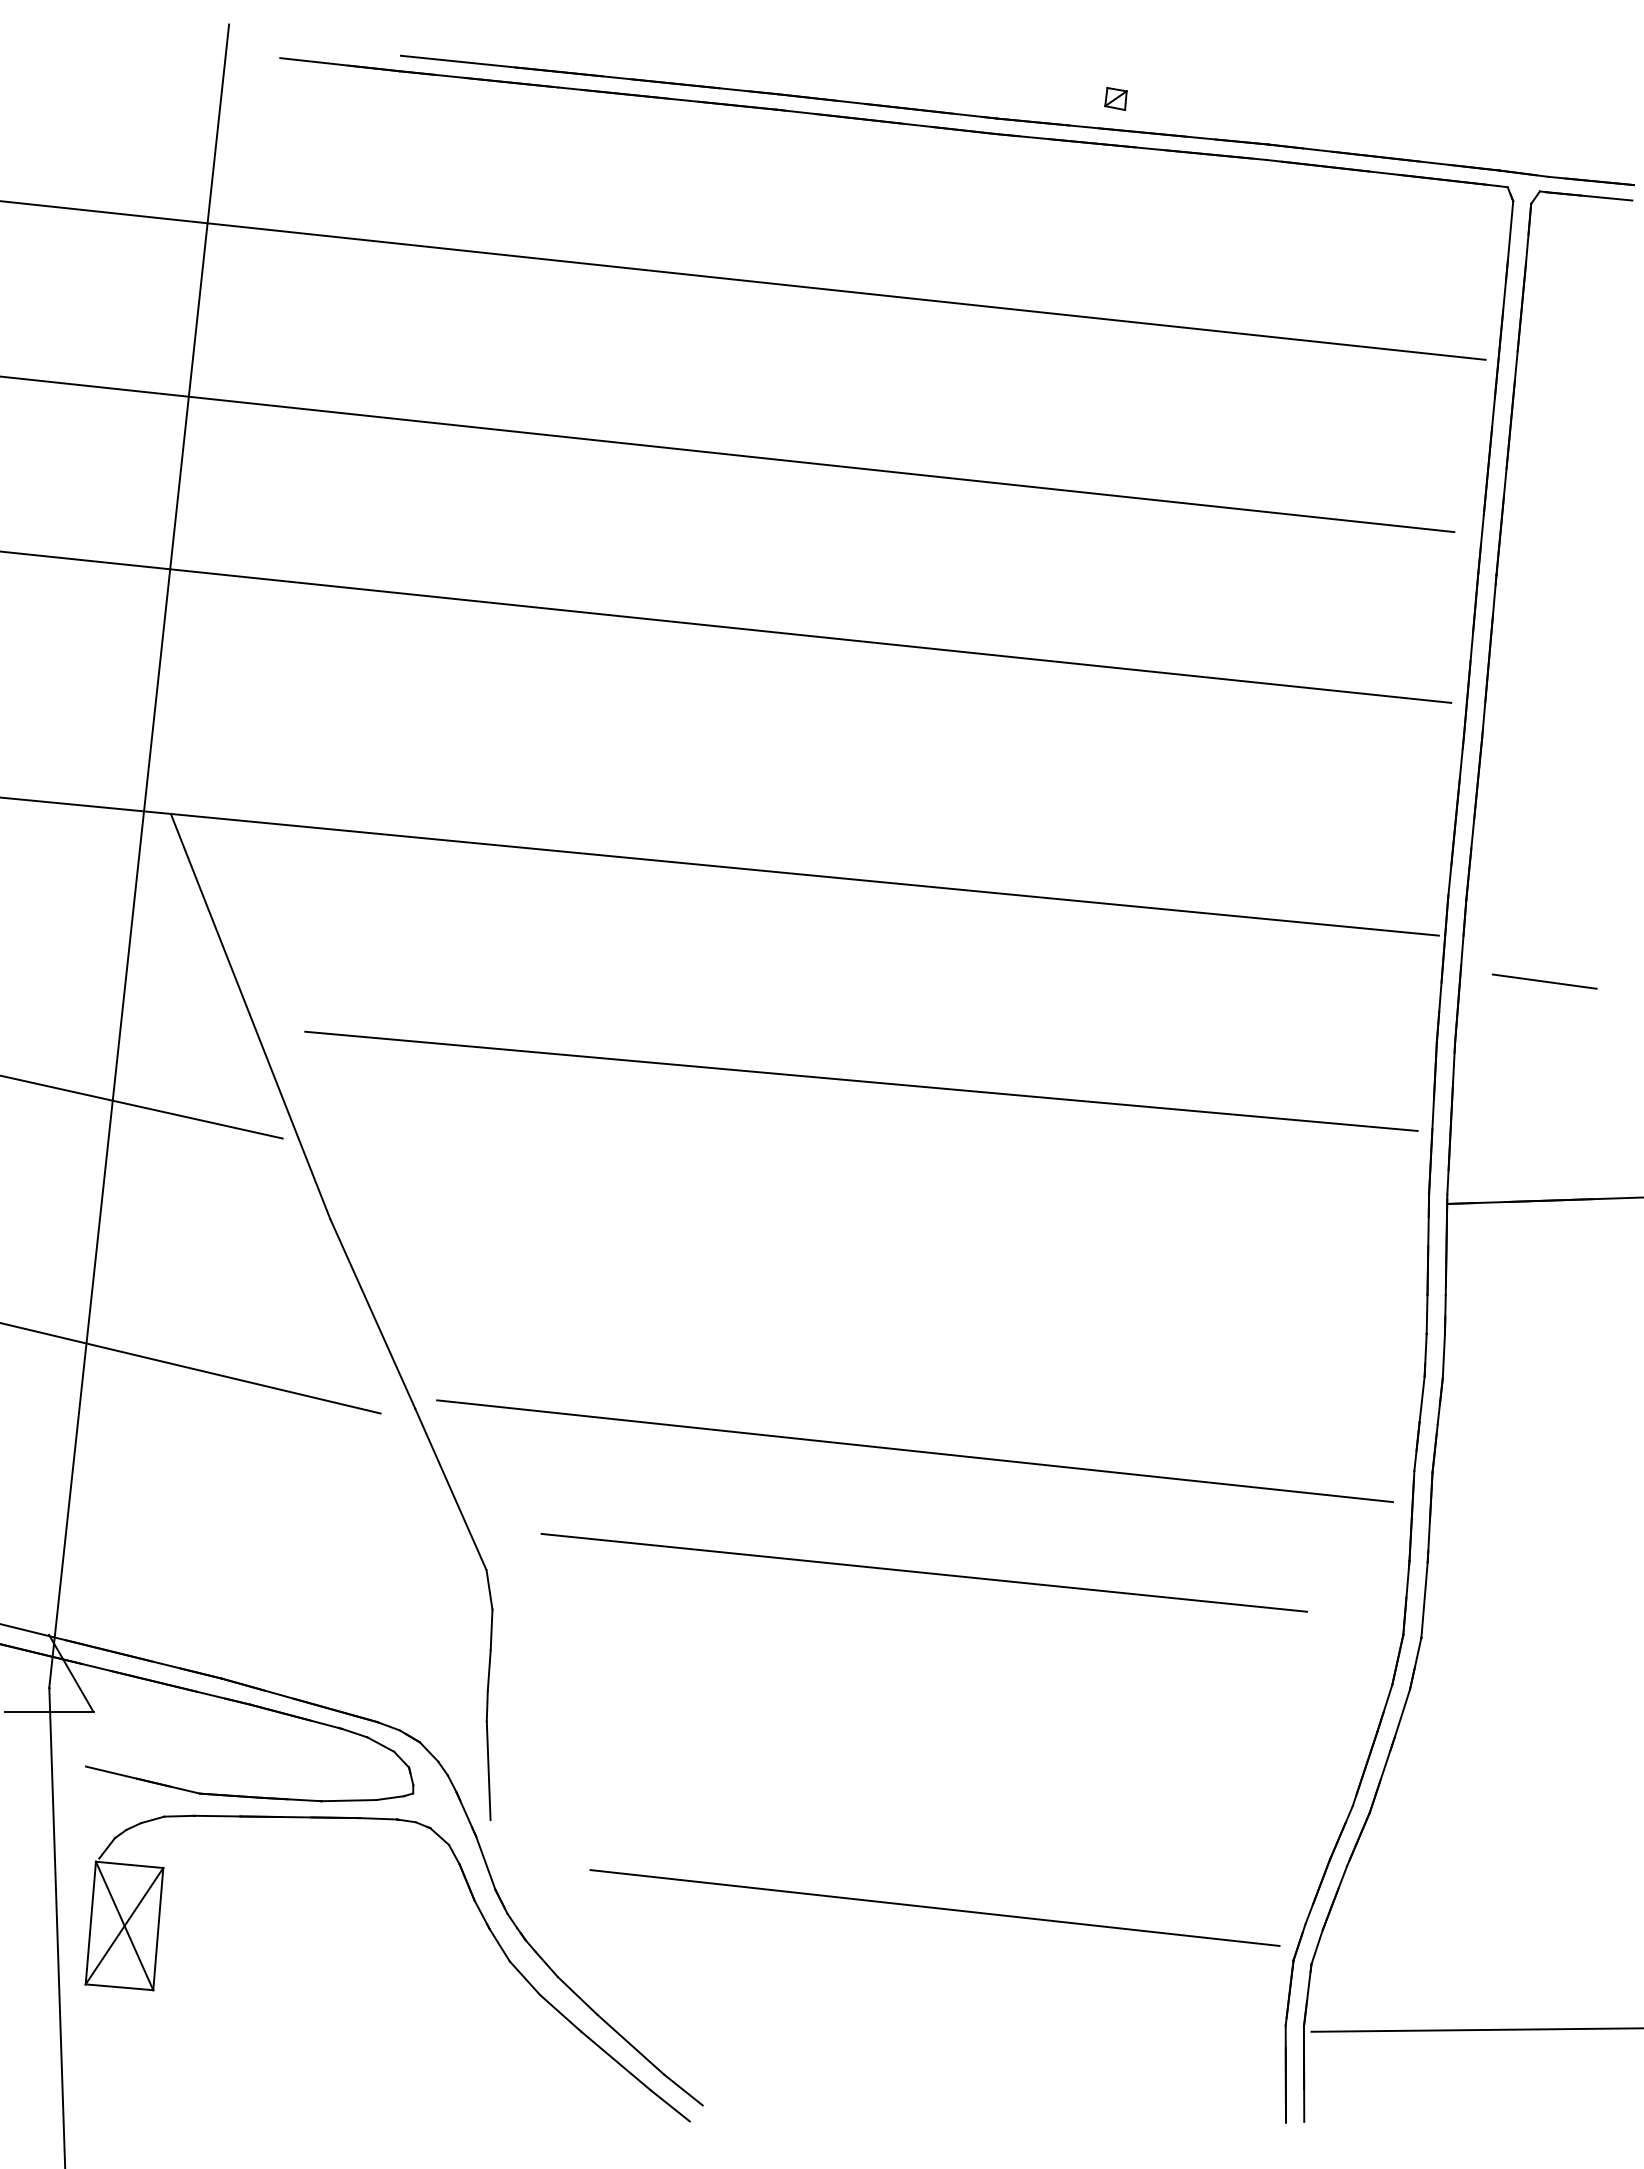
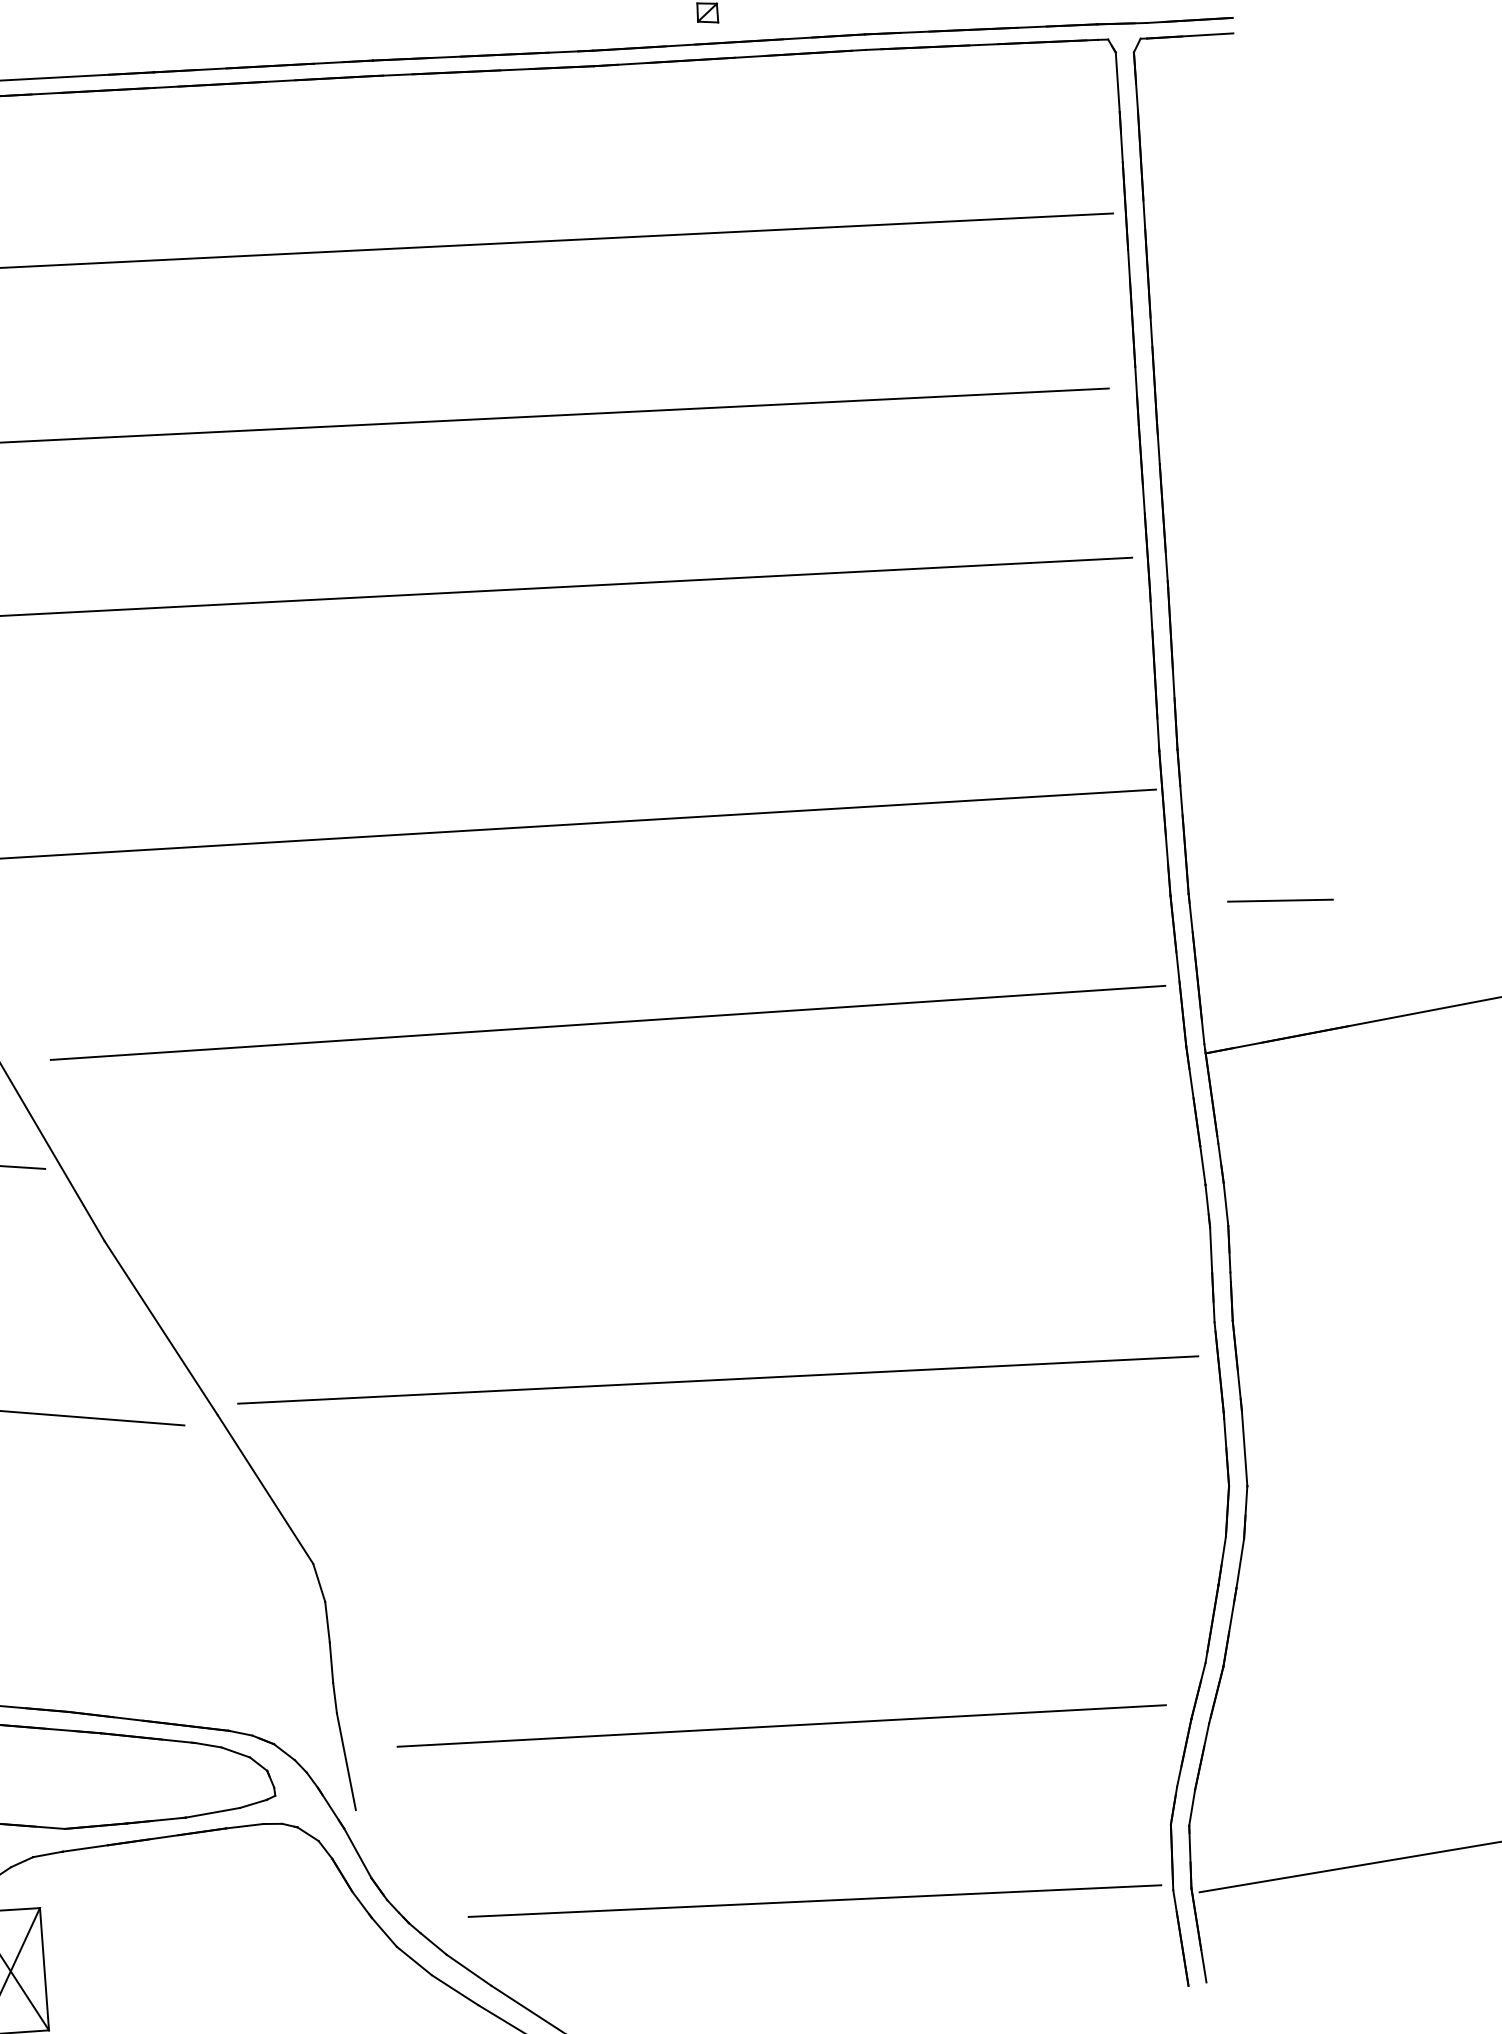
line: (1544, 981) -> (1280, 900), moved
line: (923, 1572) -> (780, 1725), moved
line: (934, 1907) -> (814, 1900), moved

